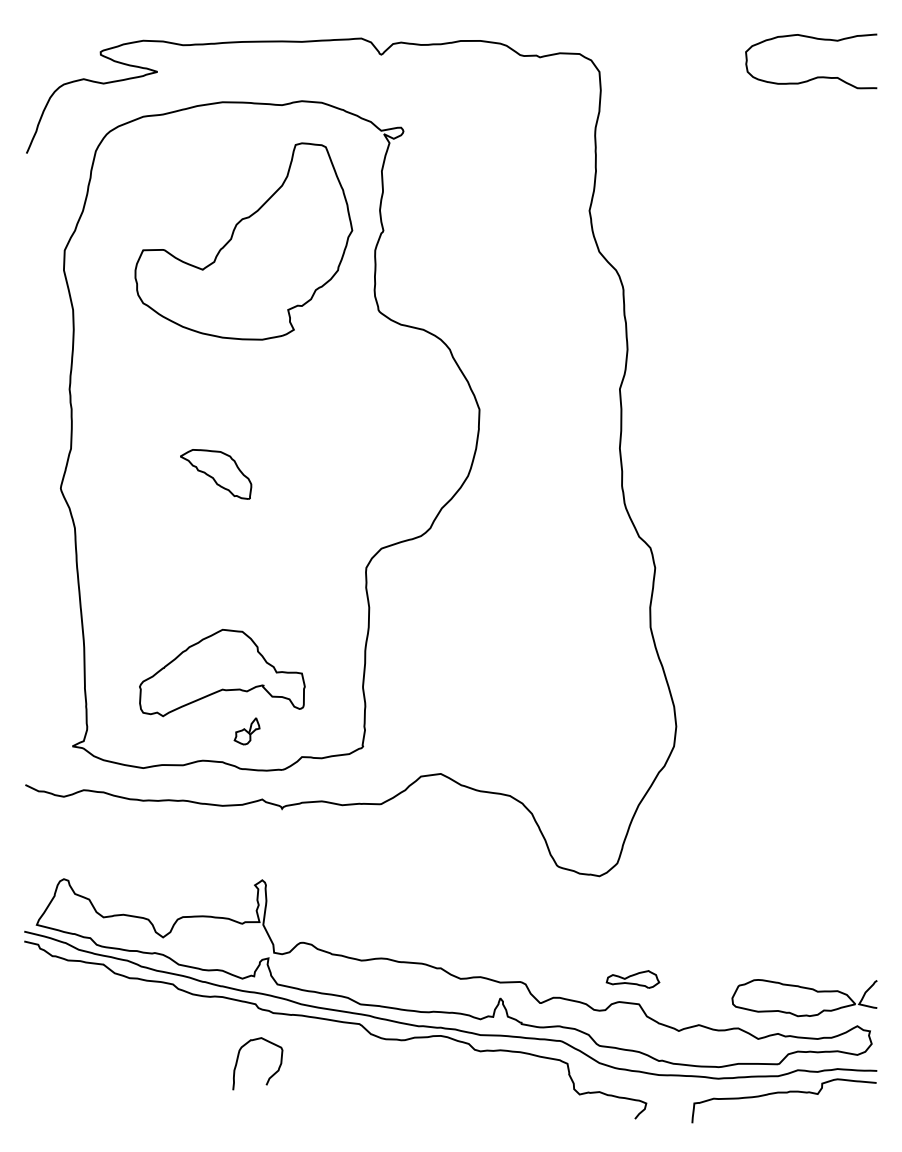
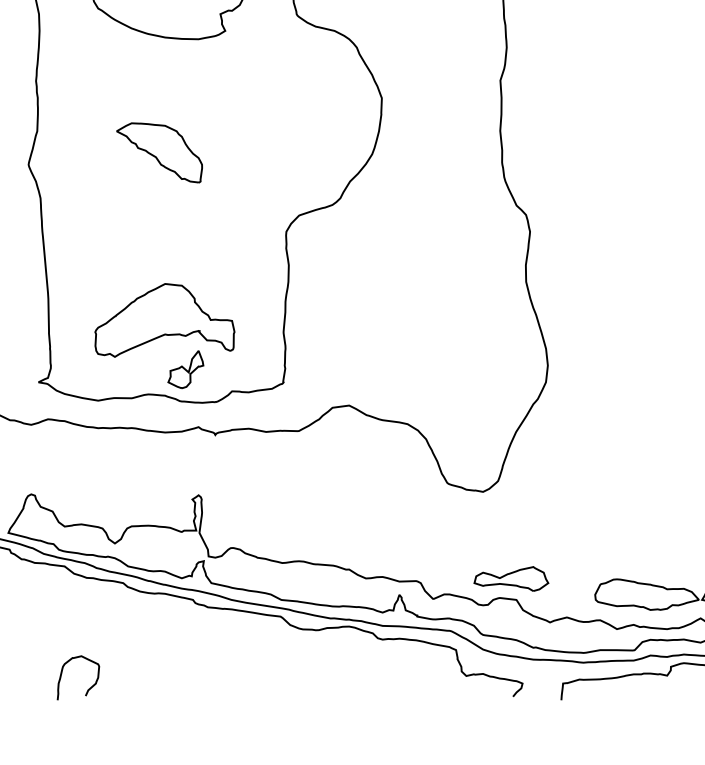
part: (215, 474) -> (159, 152), size x1.43
part: (246, 731) -> (185, 369), size x1.67
part: (632, 979) -> (510, 578), size x1.67
curve: (270, 1076) -> (89, 688), moved

